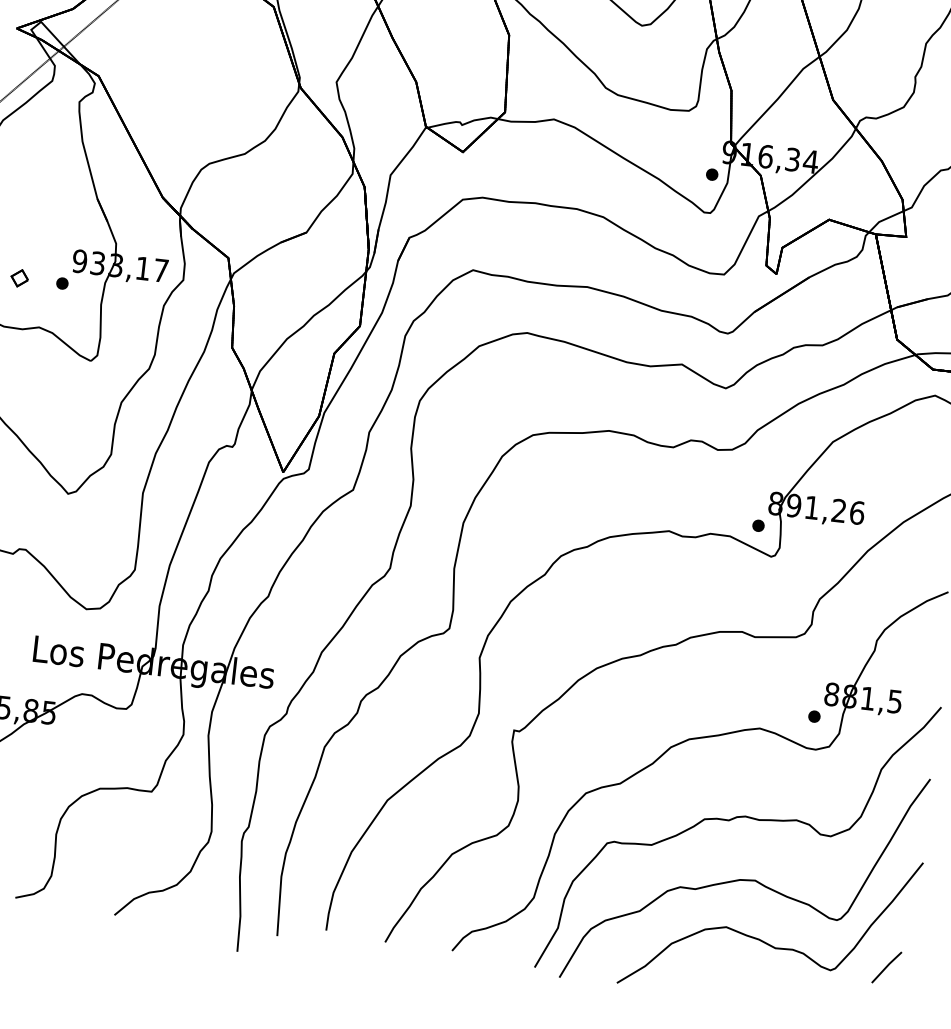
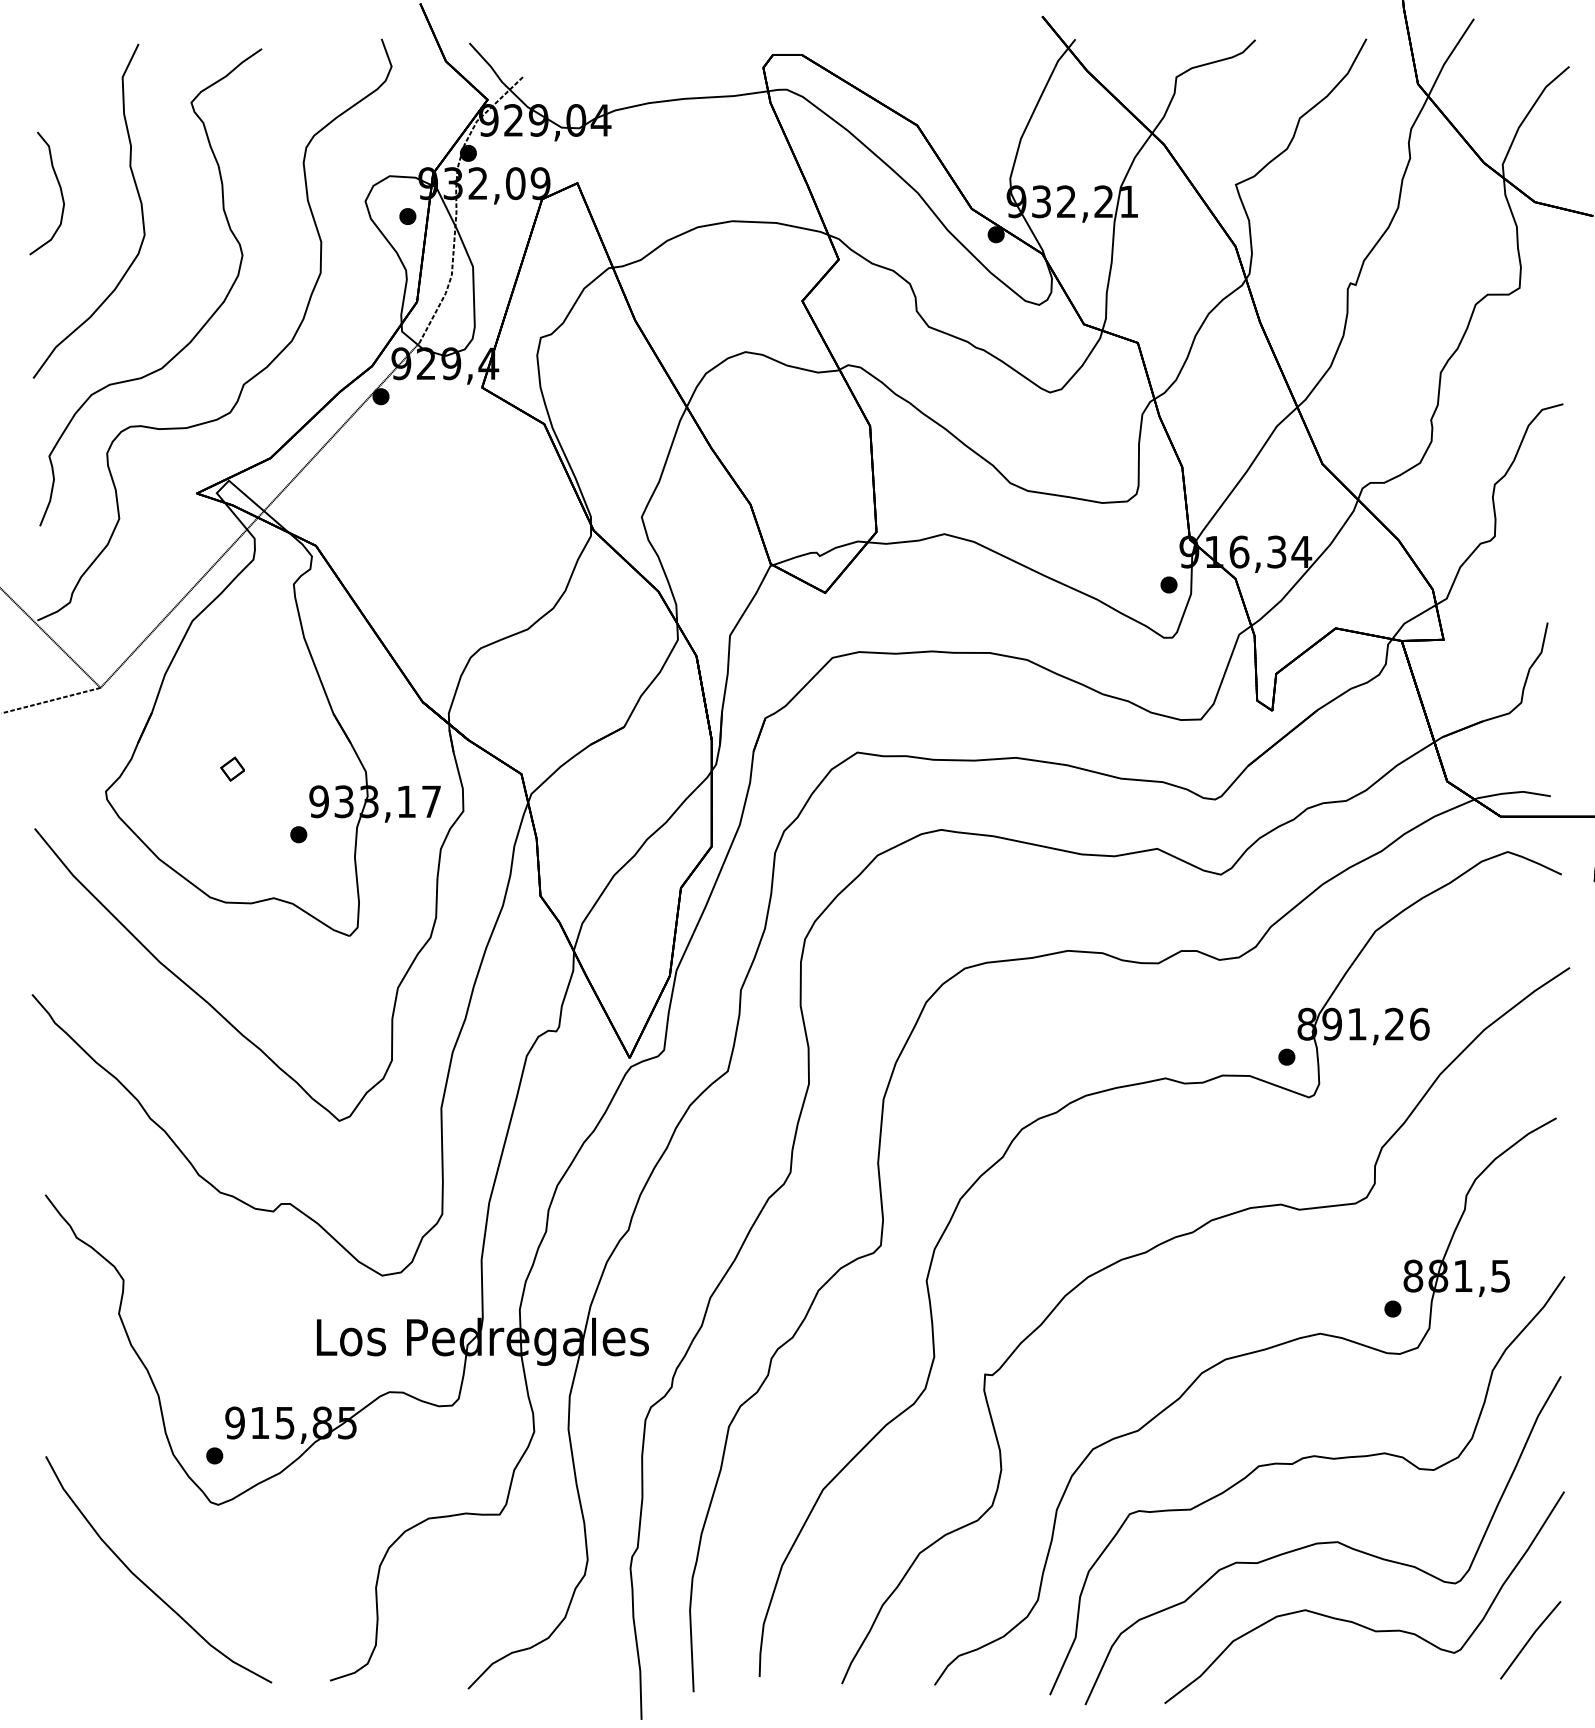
part: (19, 277) -> (232, 768), moved
part: (886, 967) -> (1530, 1640), size x1.67

